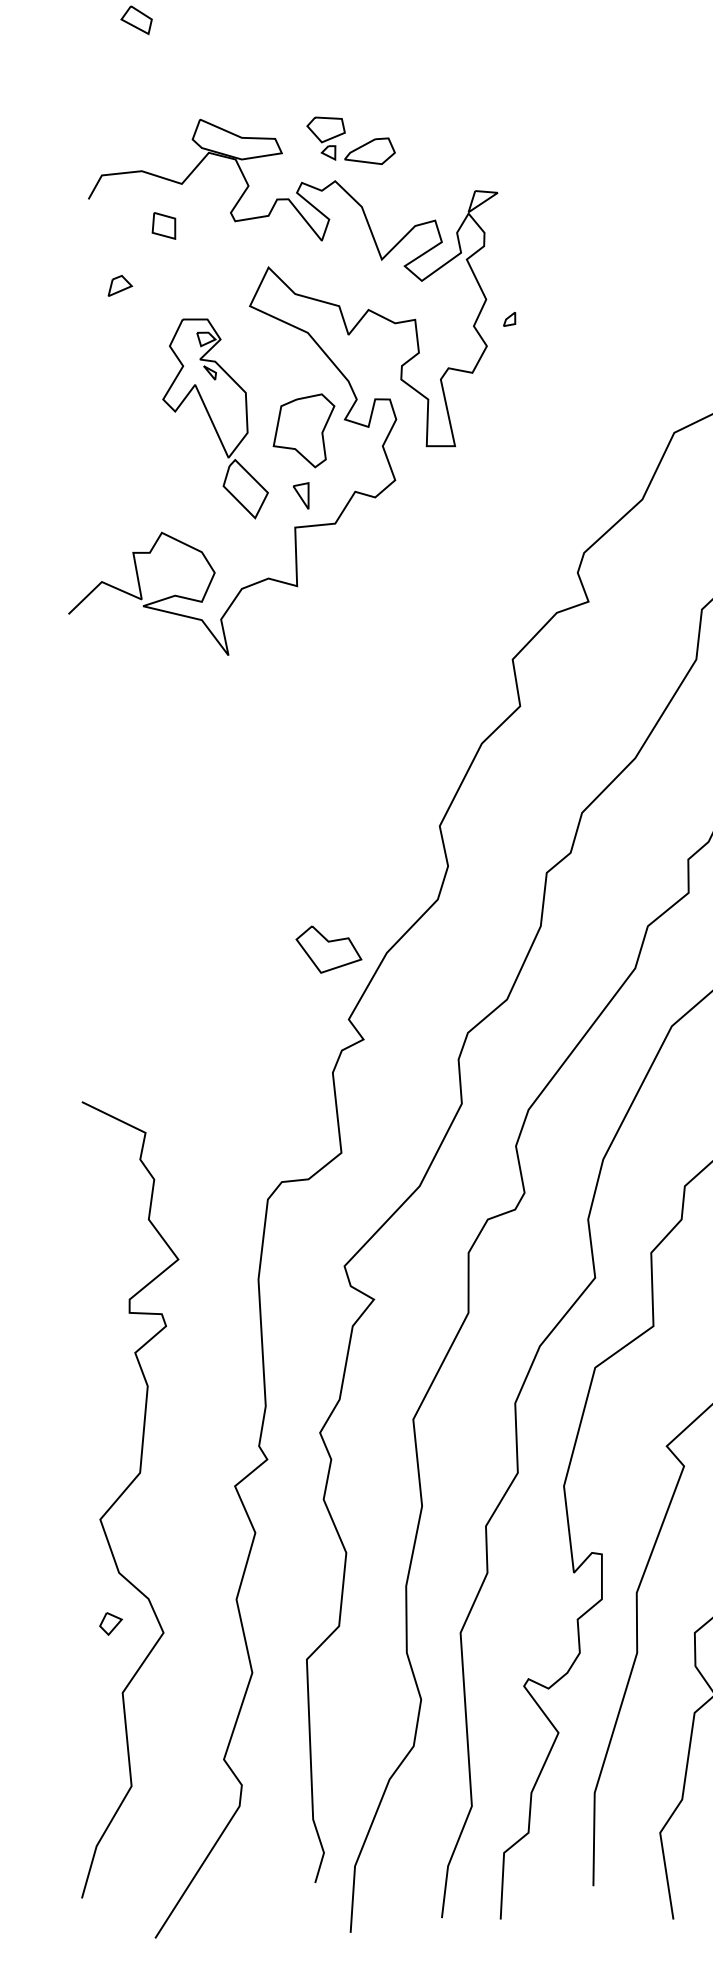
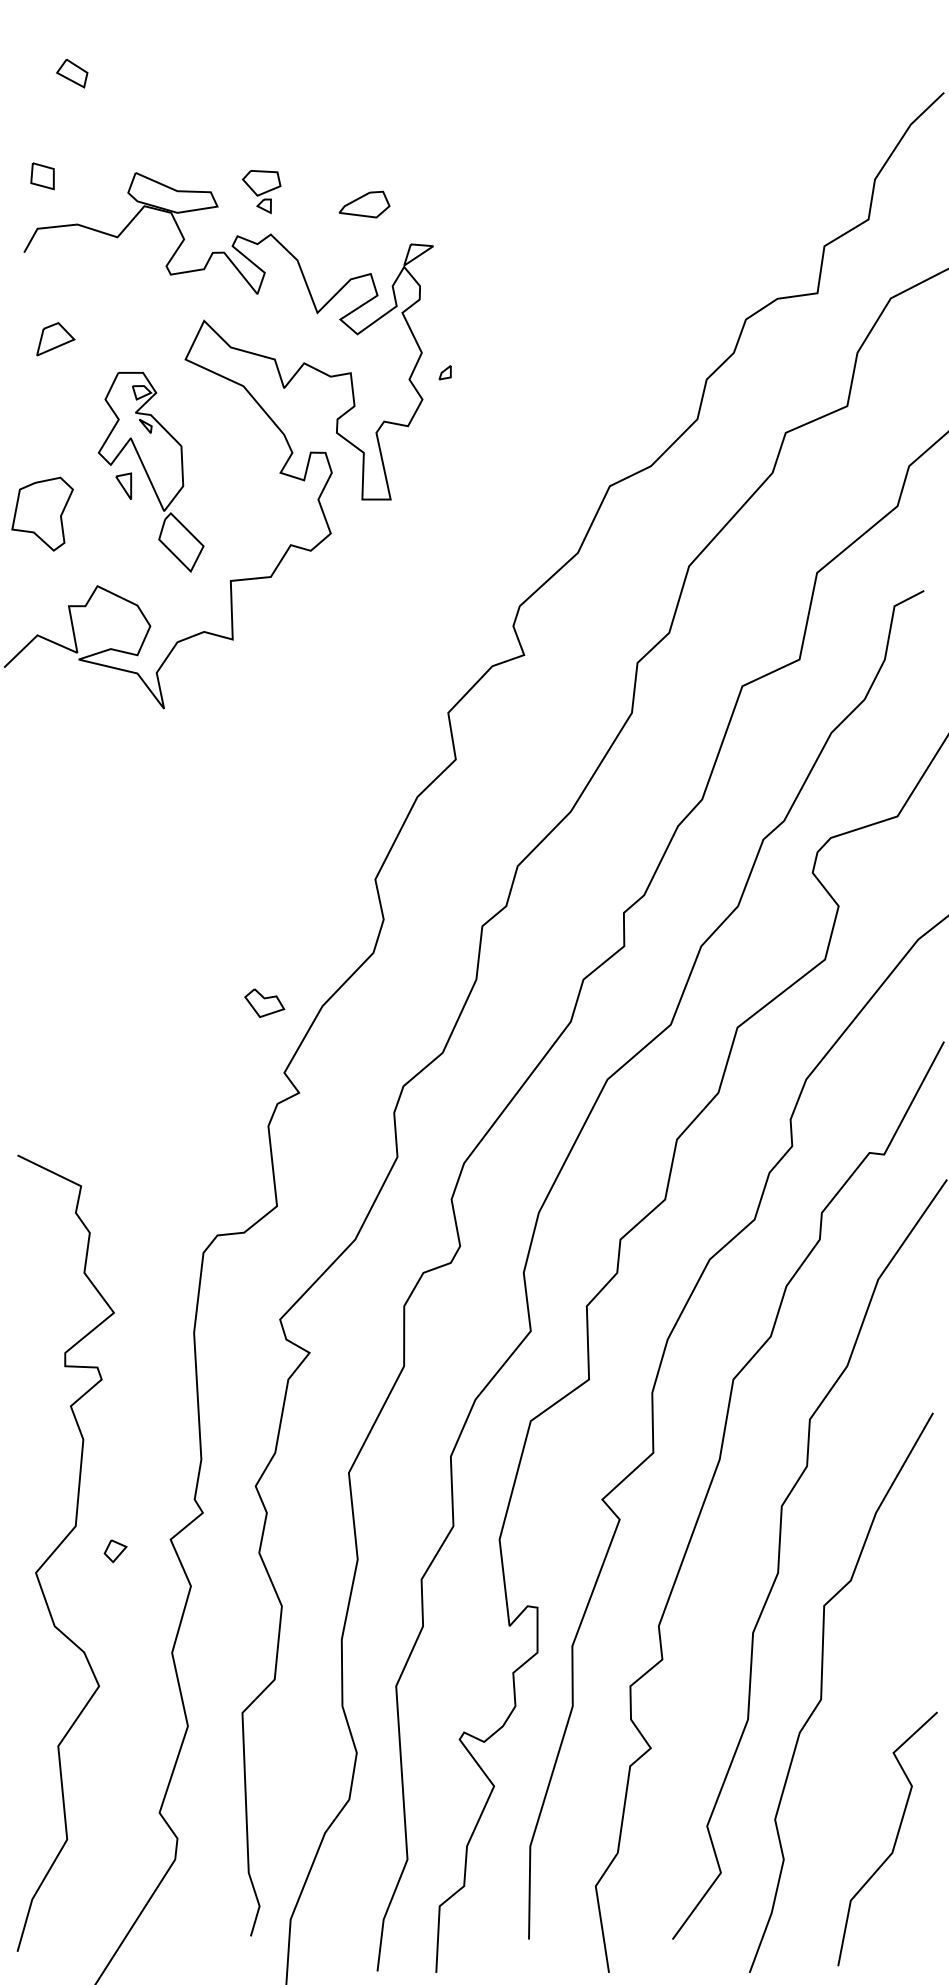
part: (369, 151) -> (364, 204), moved
part: (163, 226) -> (42, 176), moved
part: (119, 286) -> (55, 339), size x1.6
part: (303, 430) -> (42, 513), moved
part: (300, 495) -> (123, 485), moved
part: (328, 950) -> (264, 1003), size x0.6
part: (110, 1624) -> (115, 1551), moved

